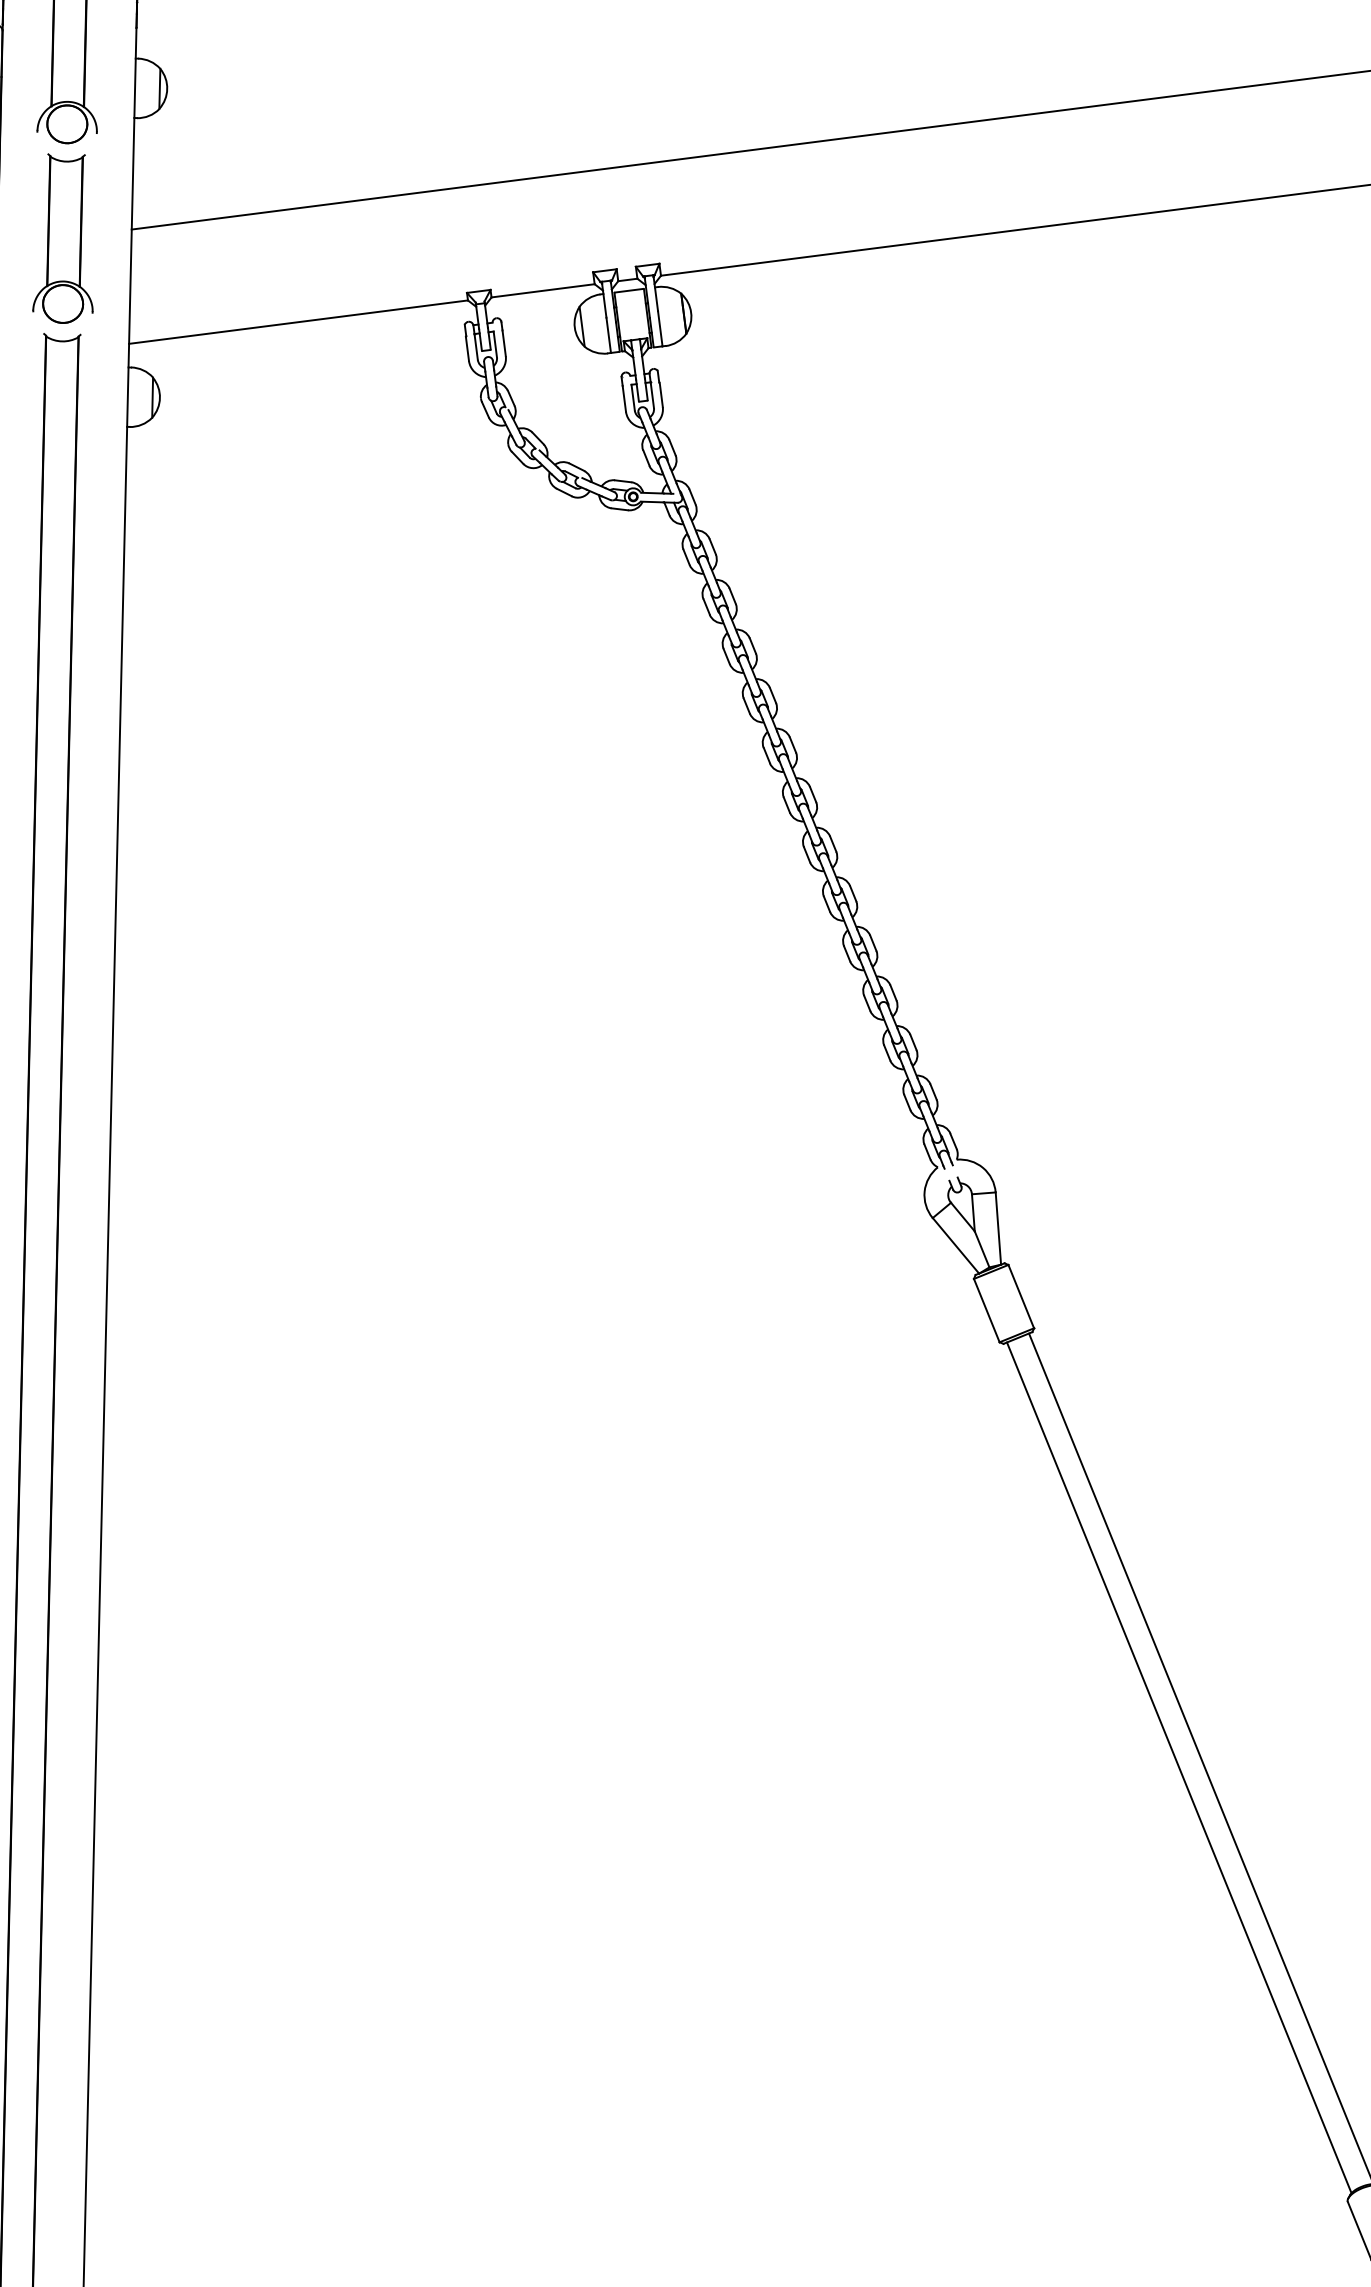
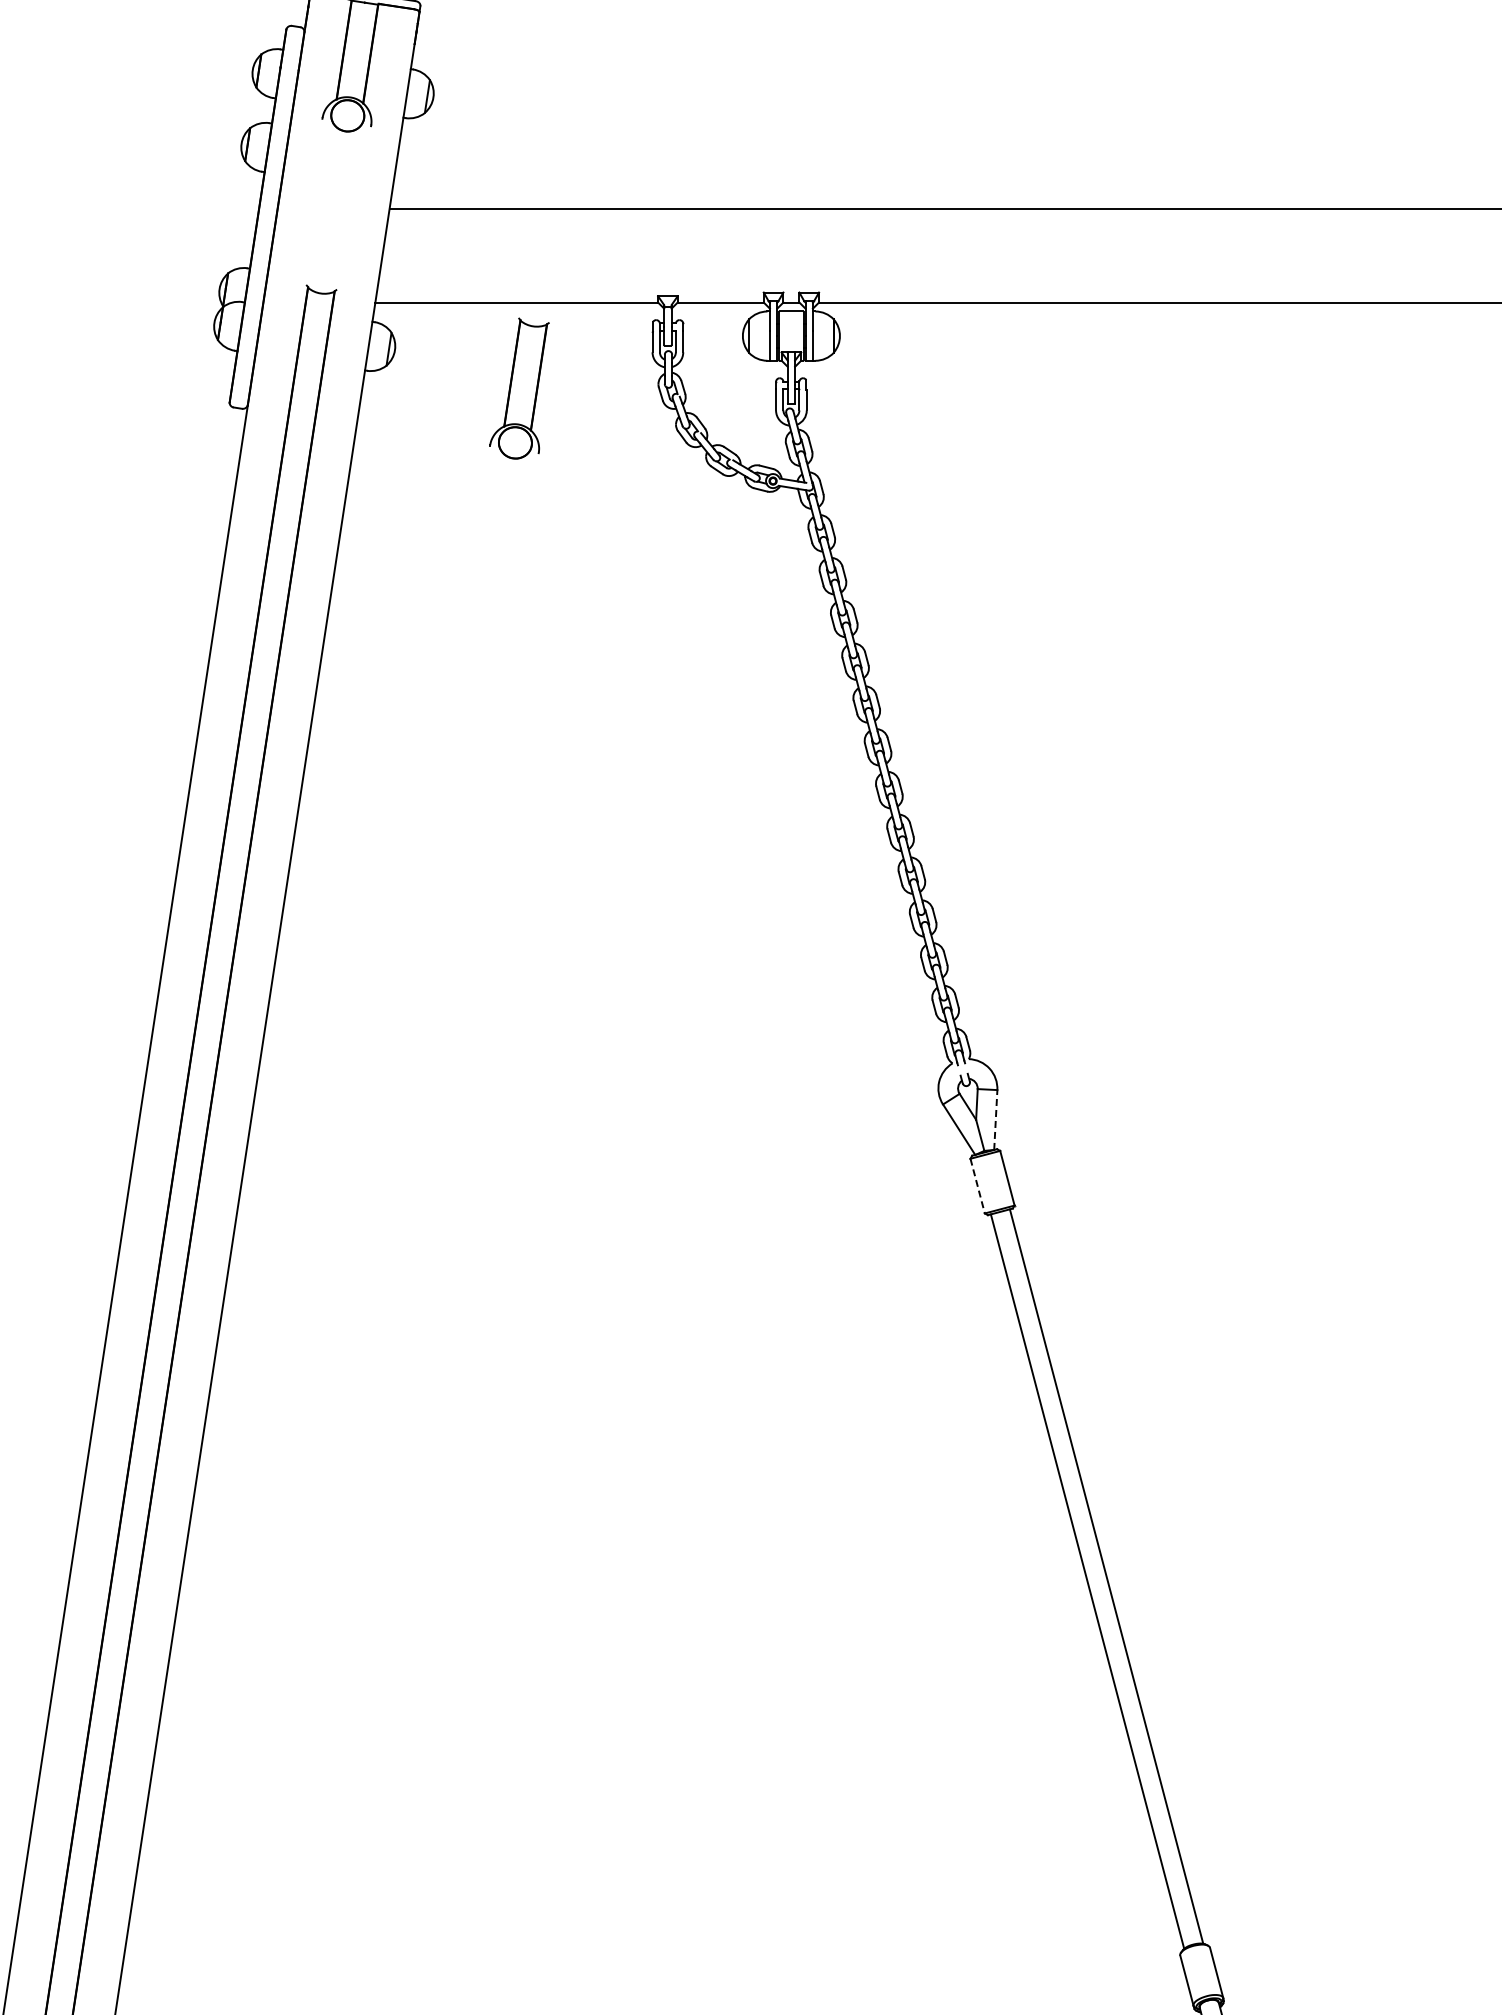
part: (59, 238) -> (519, 388), moved
line: (998, 1229) -> (995, 1120), solid -> dashed
line: (986, 1311) -> (977, 1186), solid -> dashed

